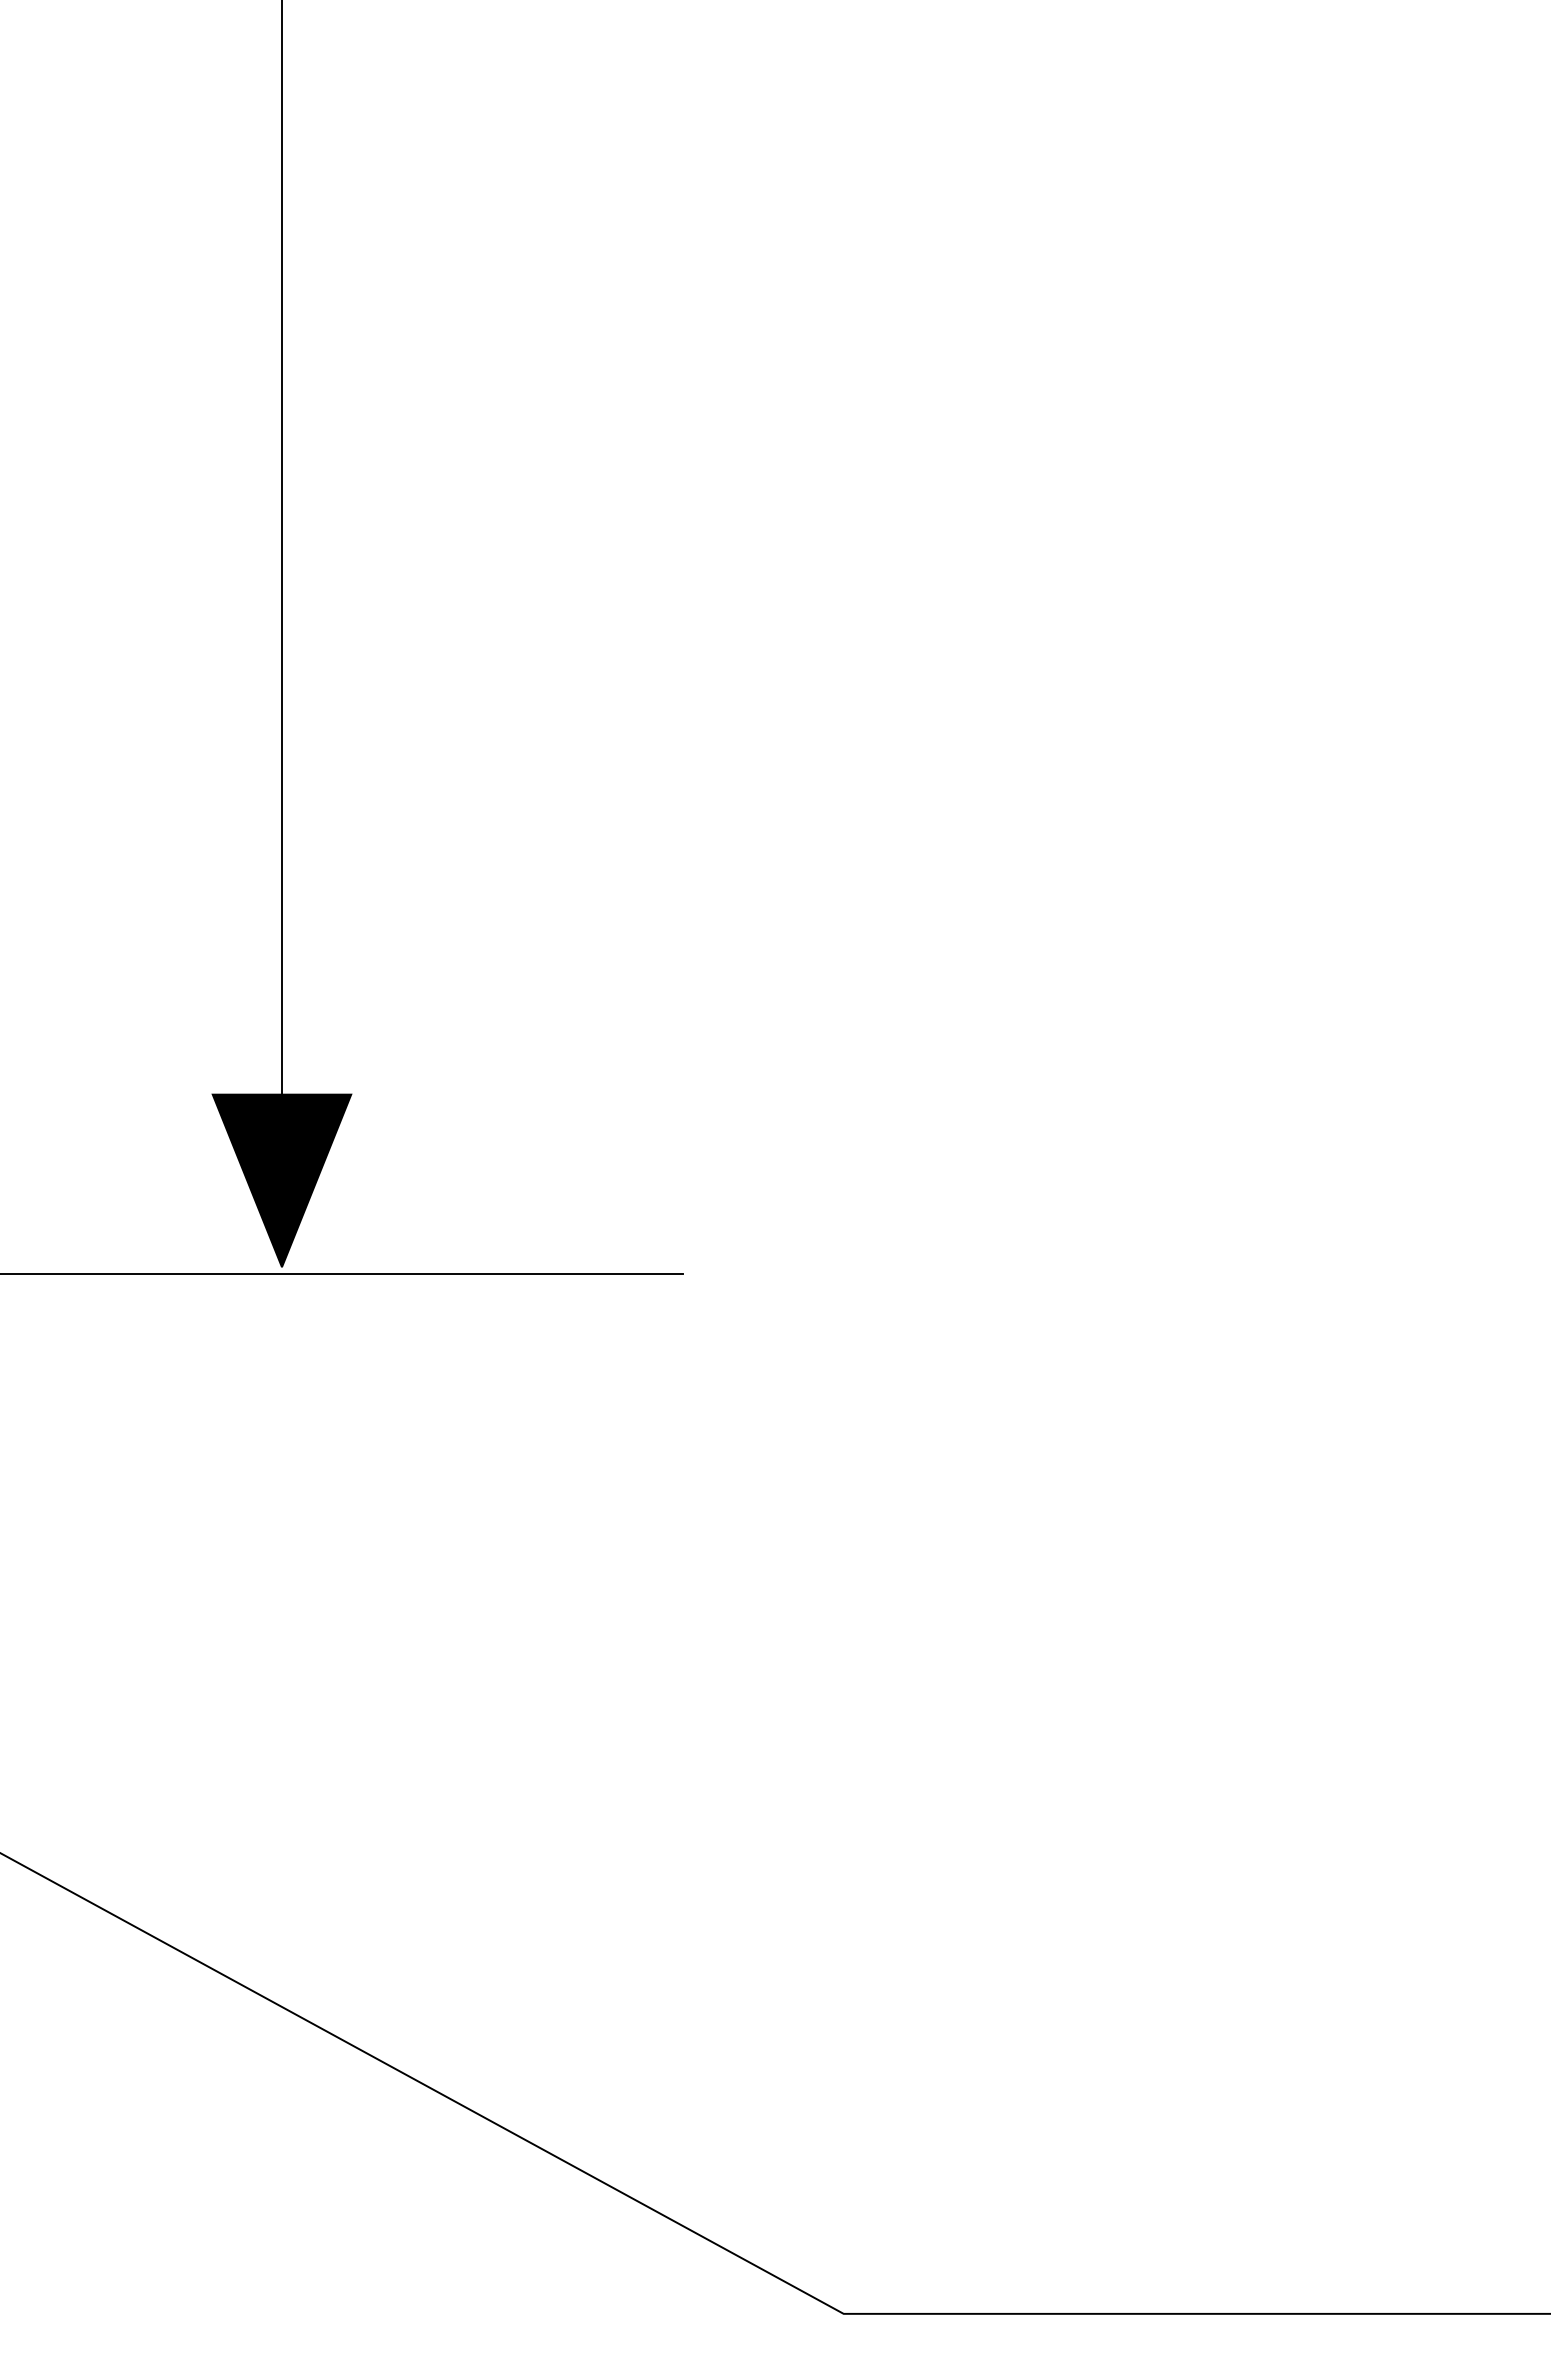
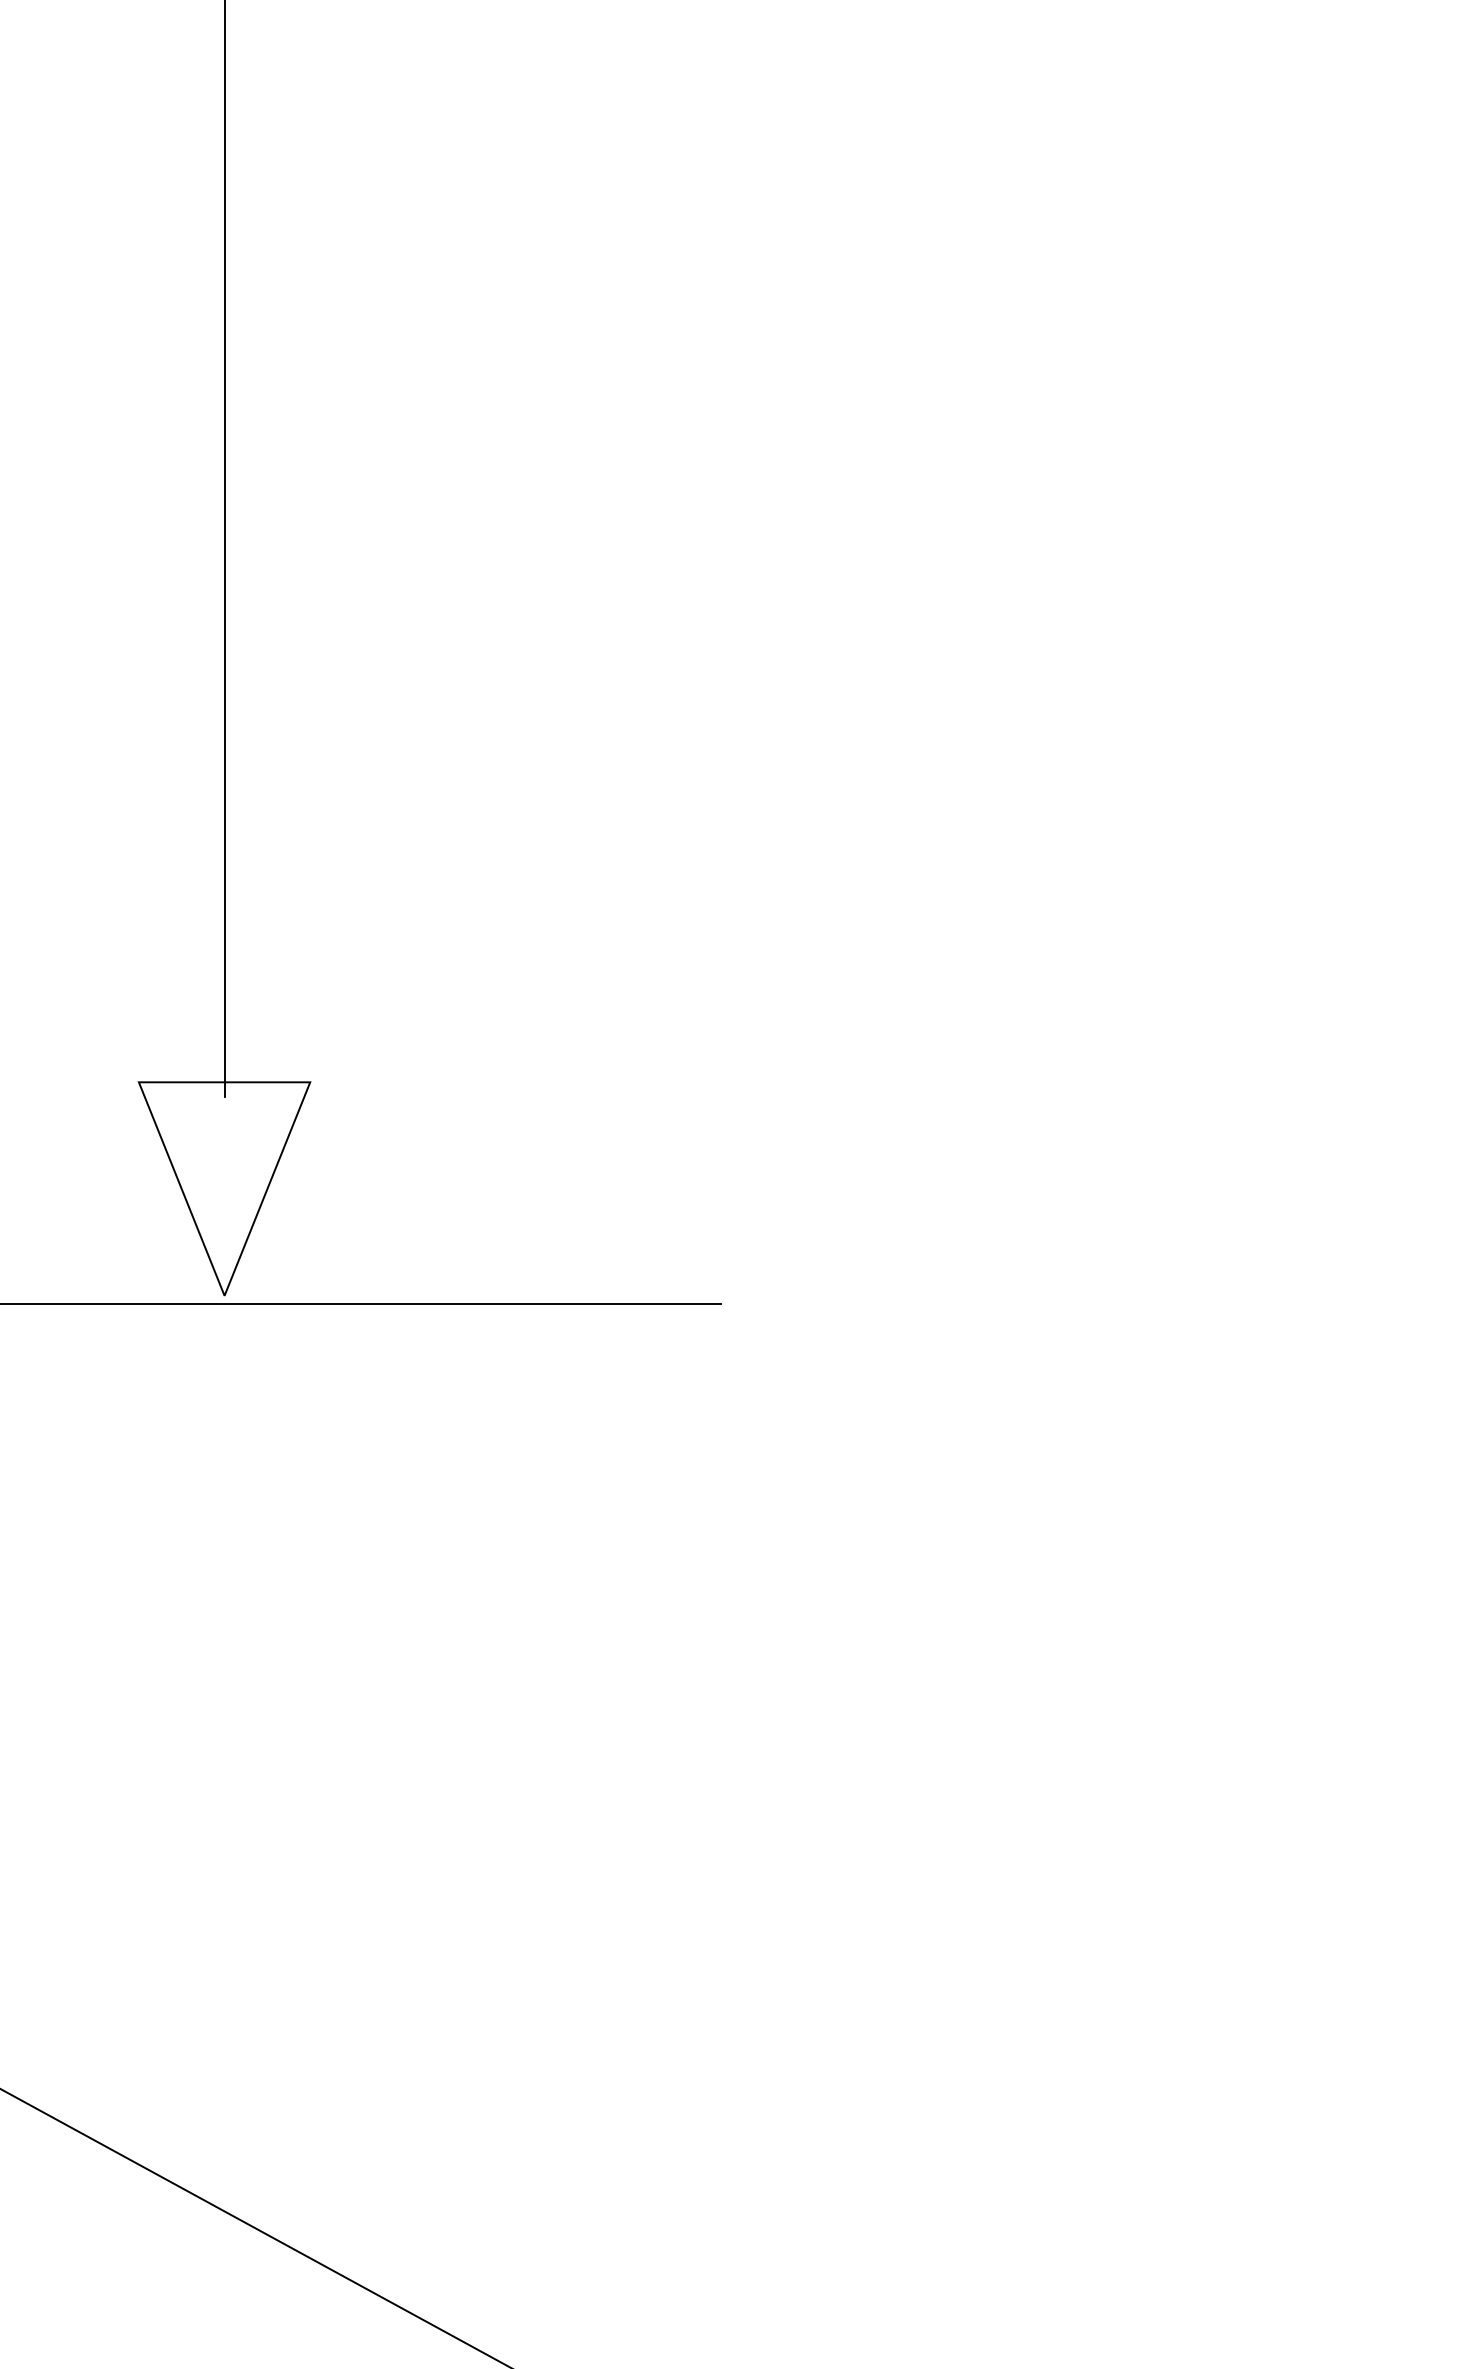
fill: (281, 1180) -> (223, 1188), removed

